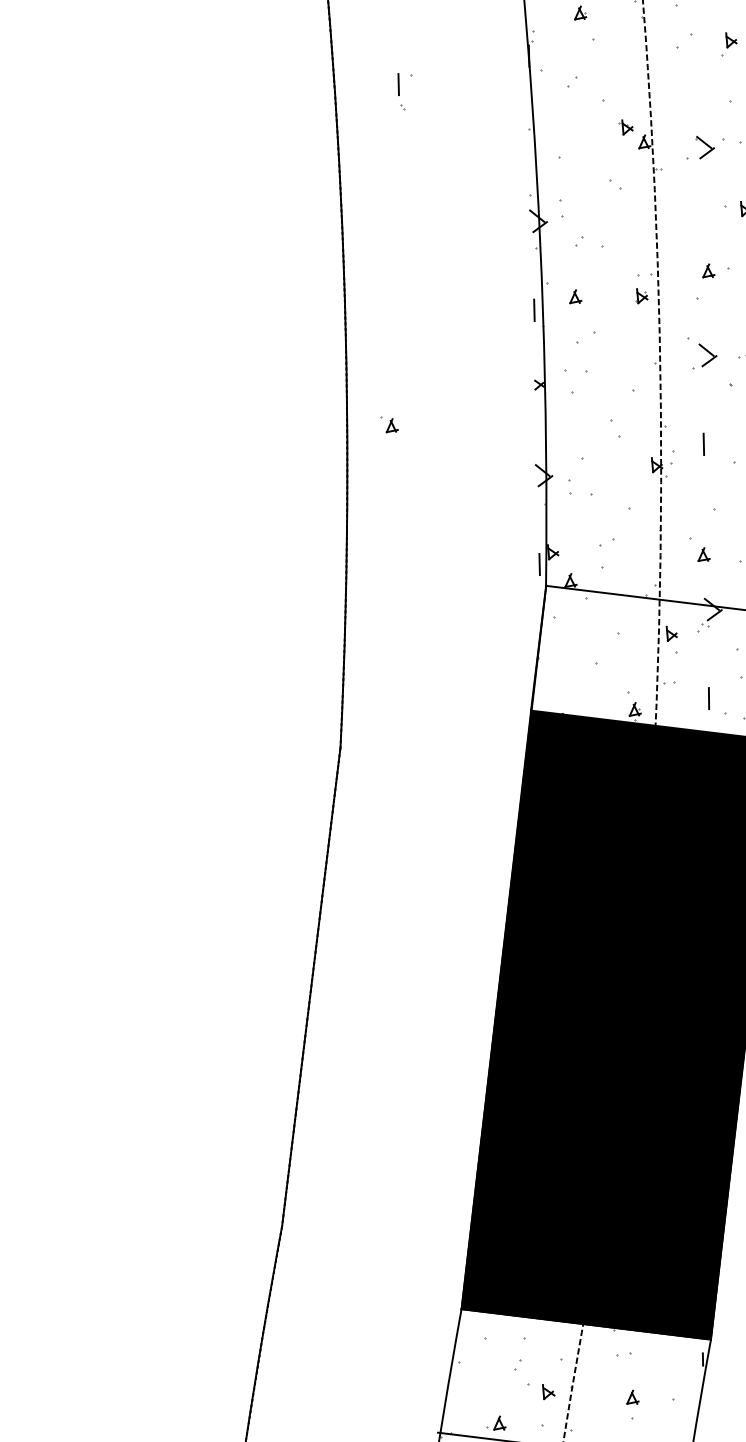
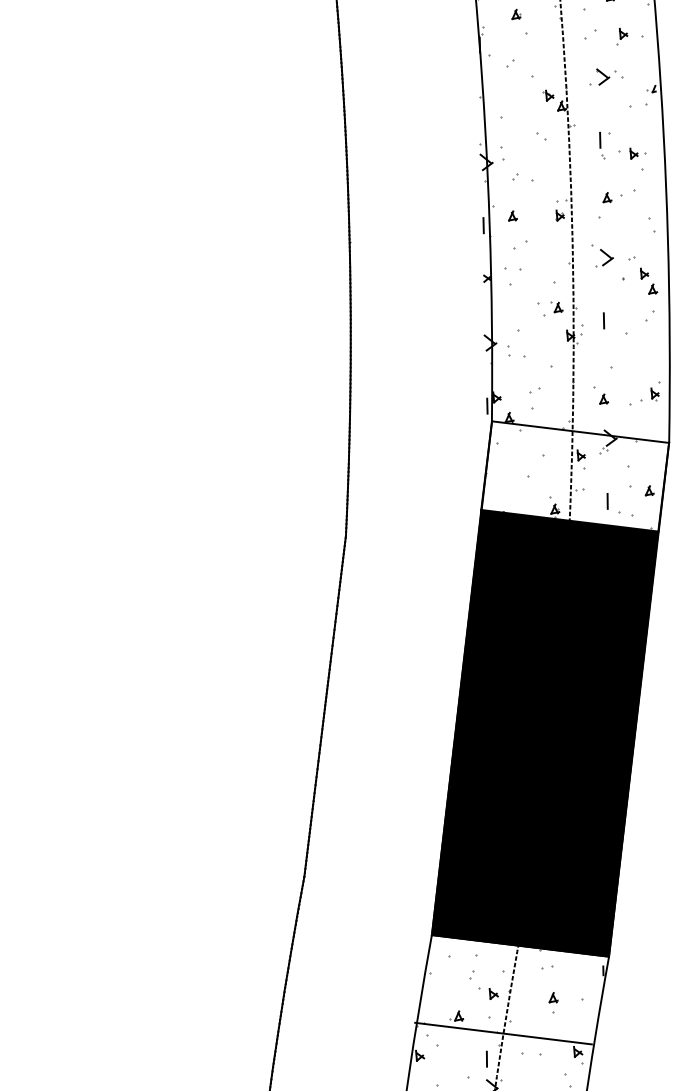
part: (404, 91) -> (604, 145), moved
part: (704, 146) -> (602, 76), moved
part: (389, 425) -> (556, 307), moved

